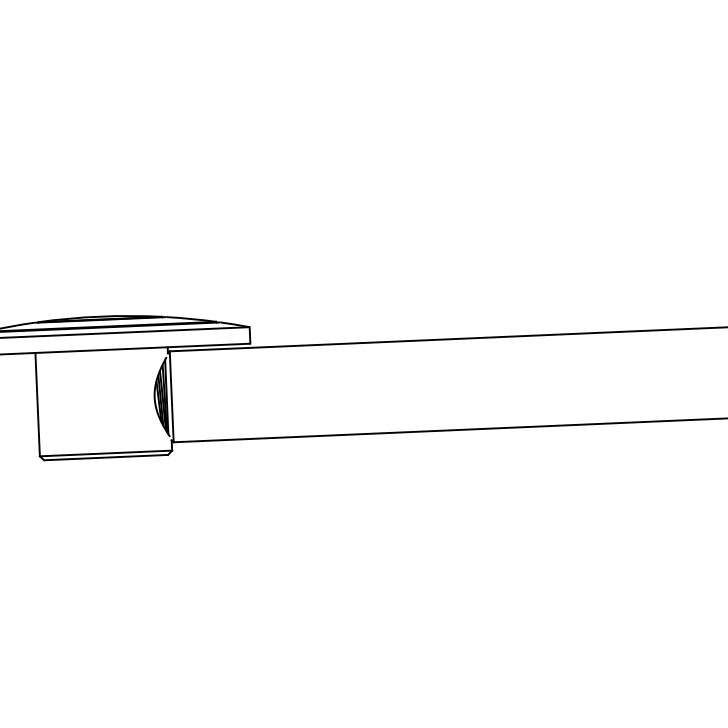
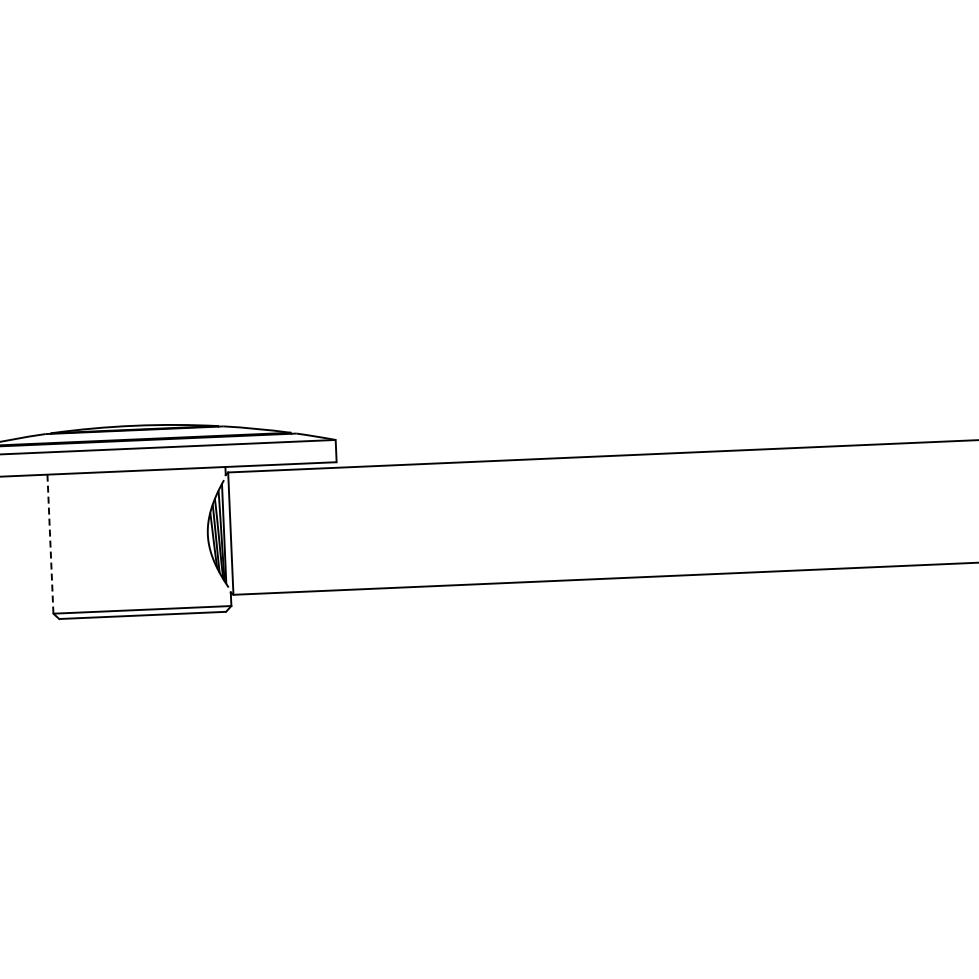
line: (37, 404) -> (50, 544), solid -> dashed

